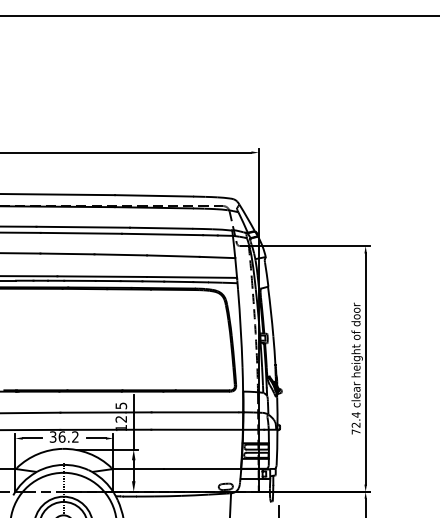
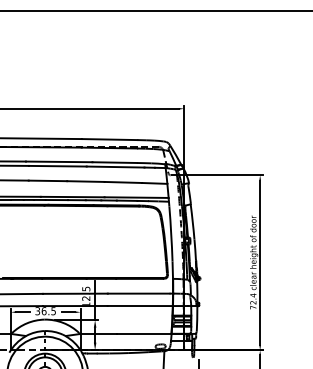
text: (75, 436) -> (53, 310), 36.2 -> 36.5

